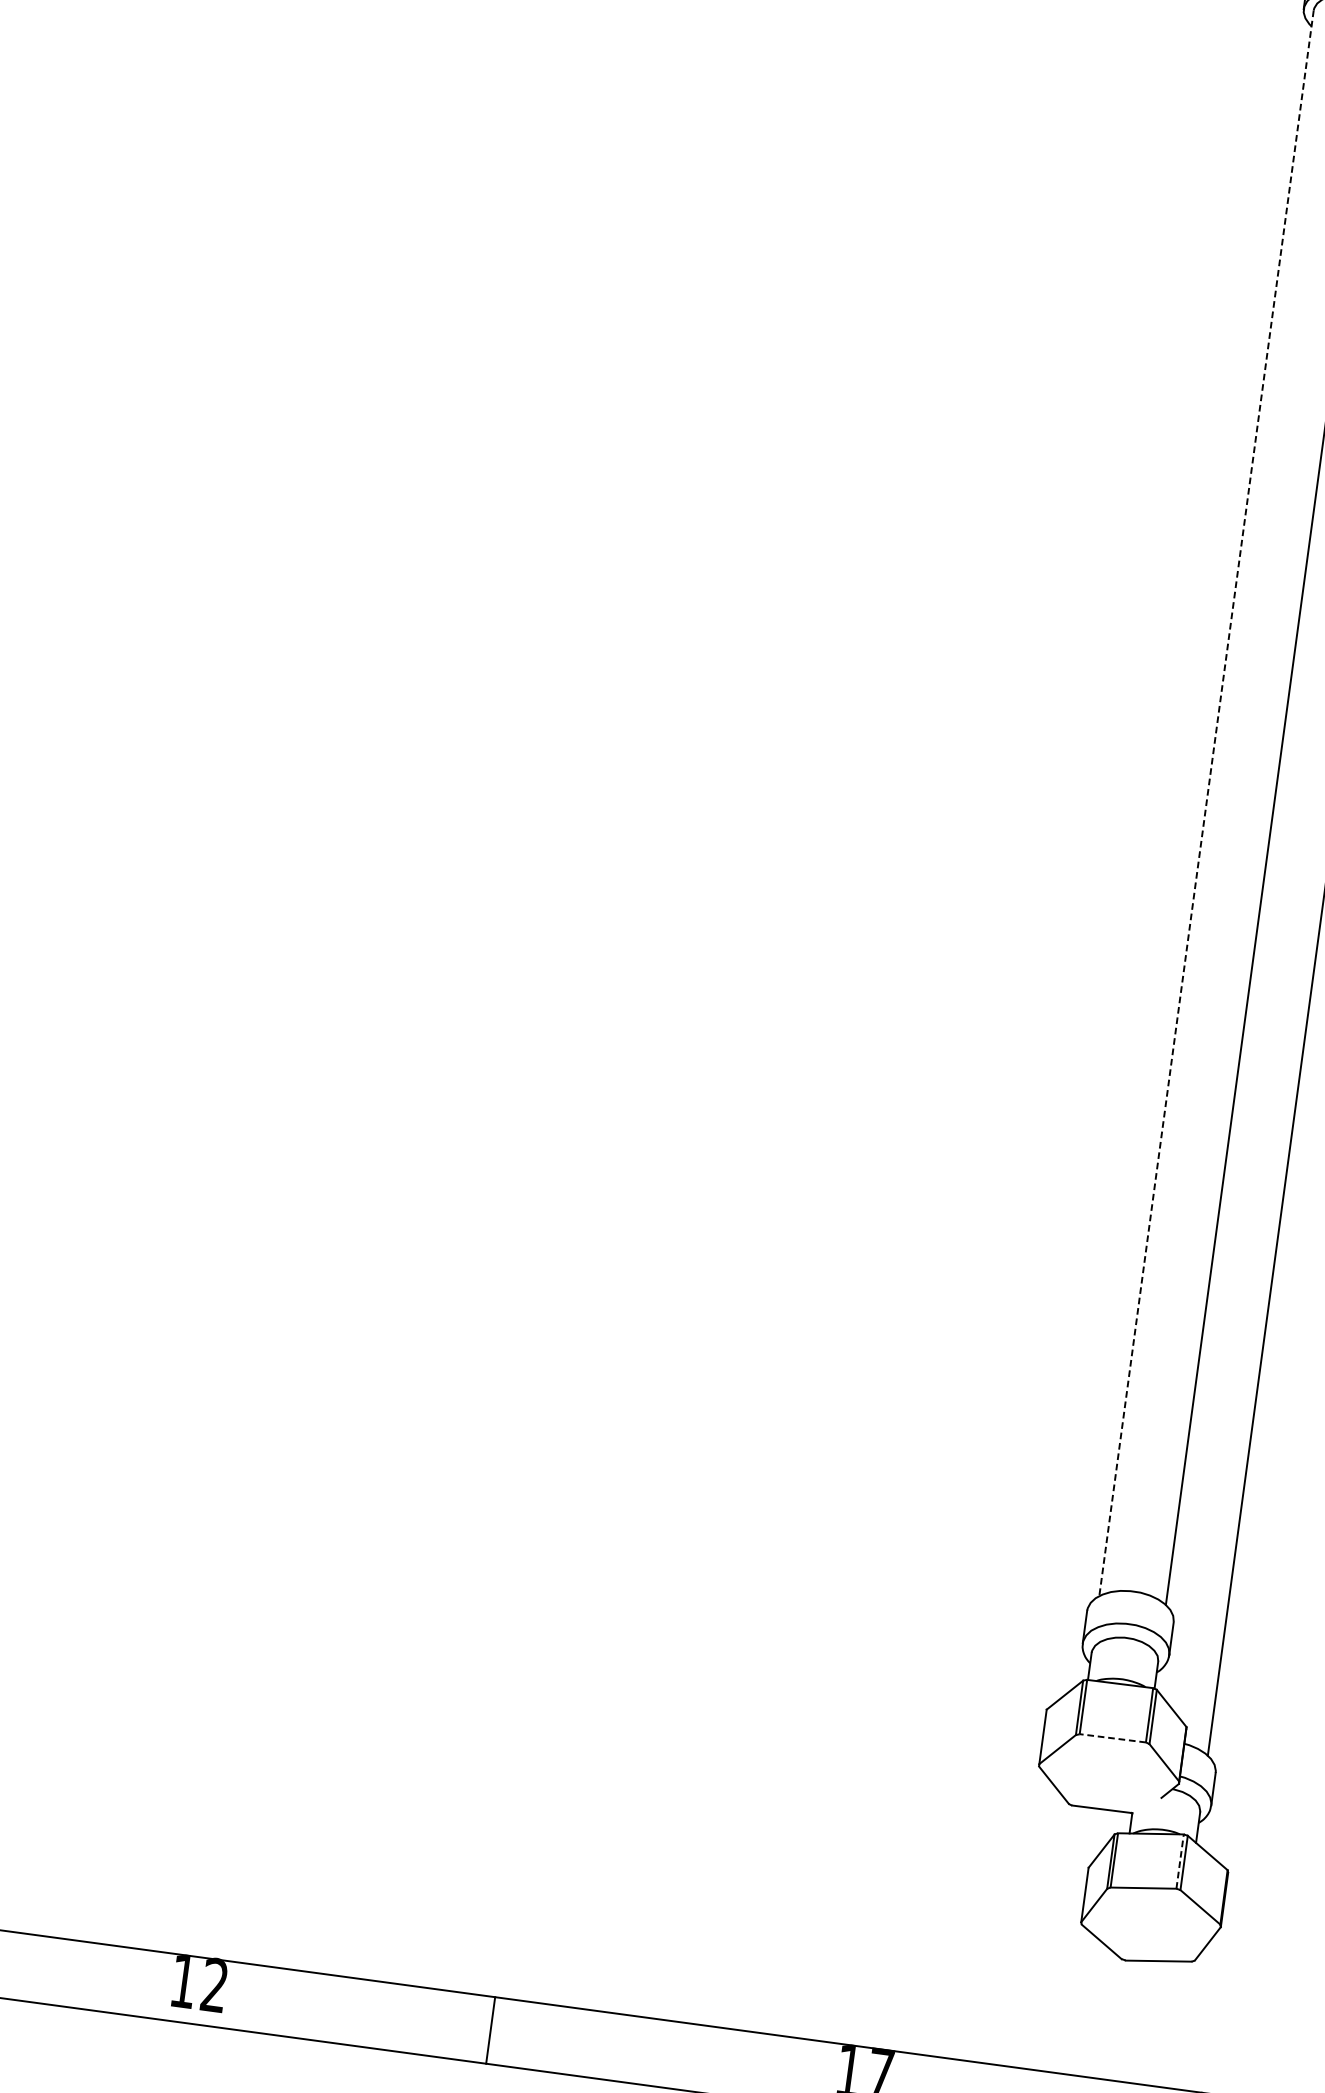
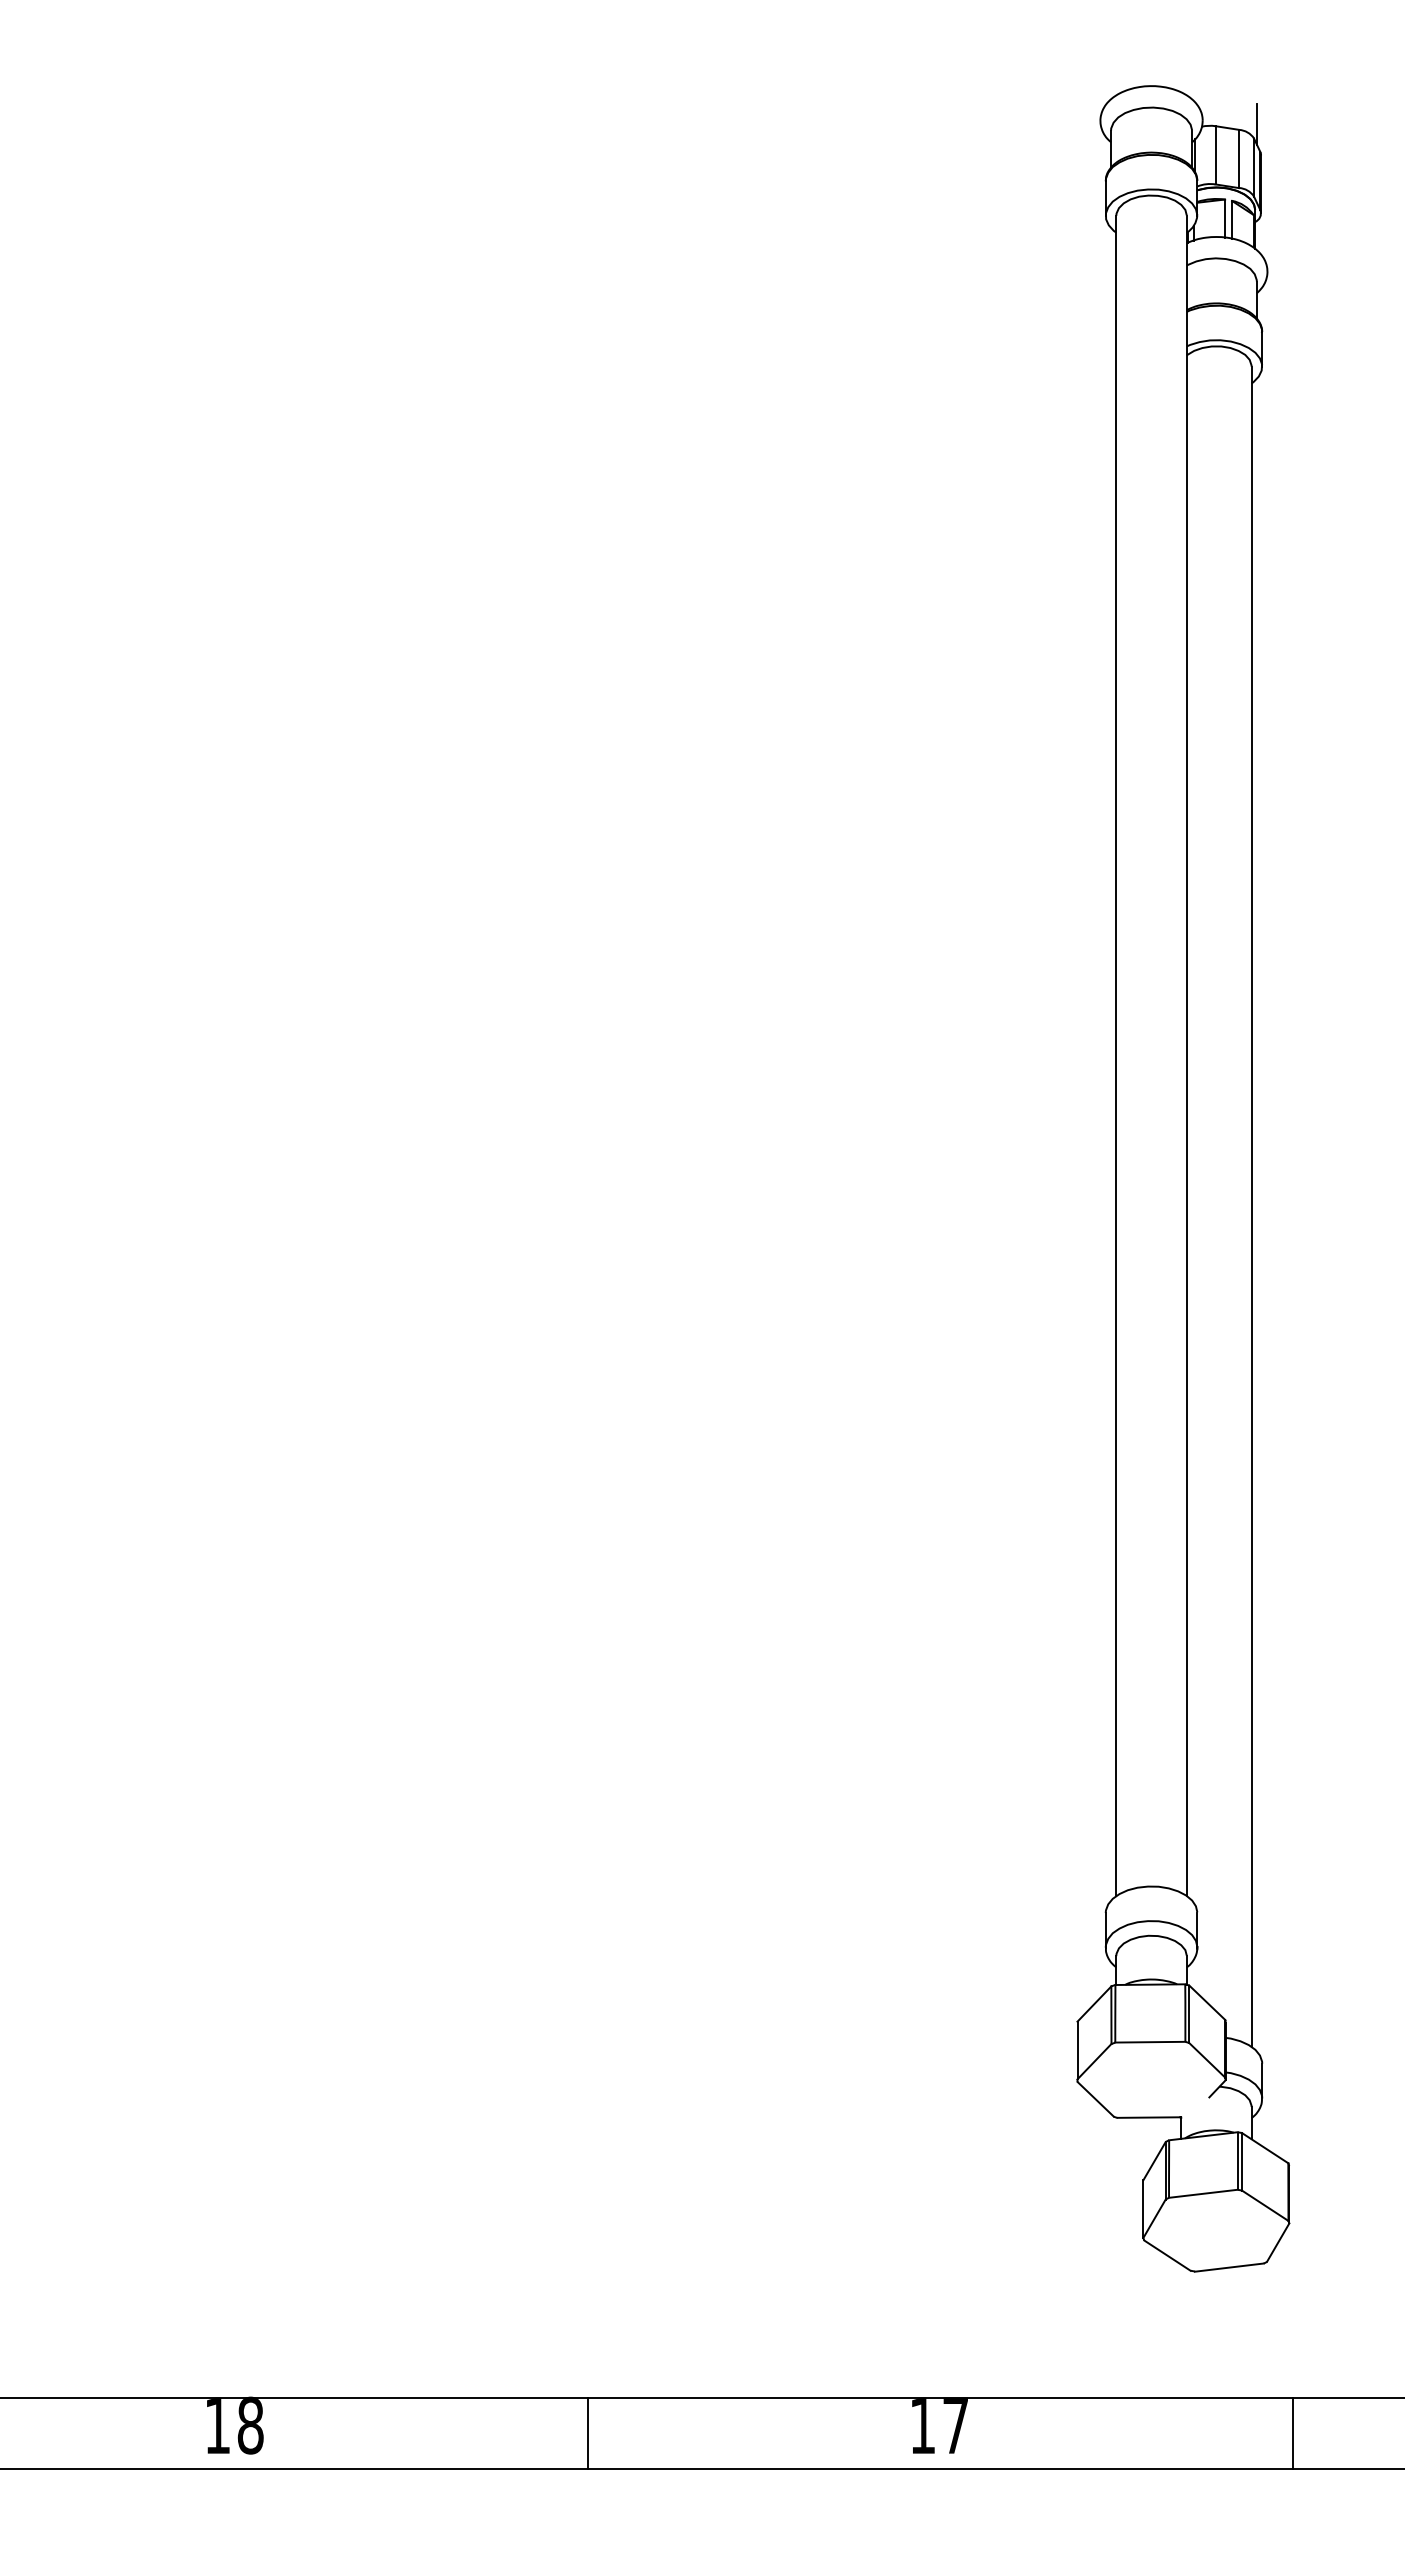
line: (1206, 803) -> (1116, 1056), dashed -> solid
line: (1111, 1738) -> (1149, 2042), dashed -> solid
line: (1180, 1860) -> (1237, 2159), dashed -> solid
text: (214, 1985) -> (250, 2425), 12 -> 18
line: (491, 2030) -> (588, 2433), moved

